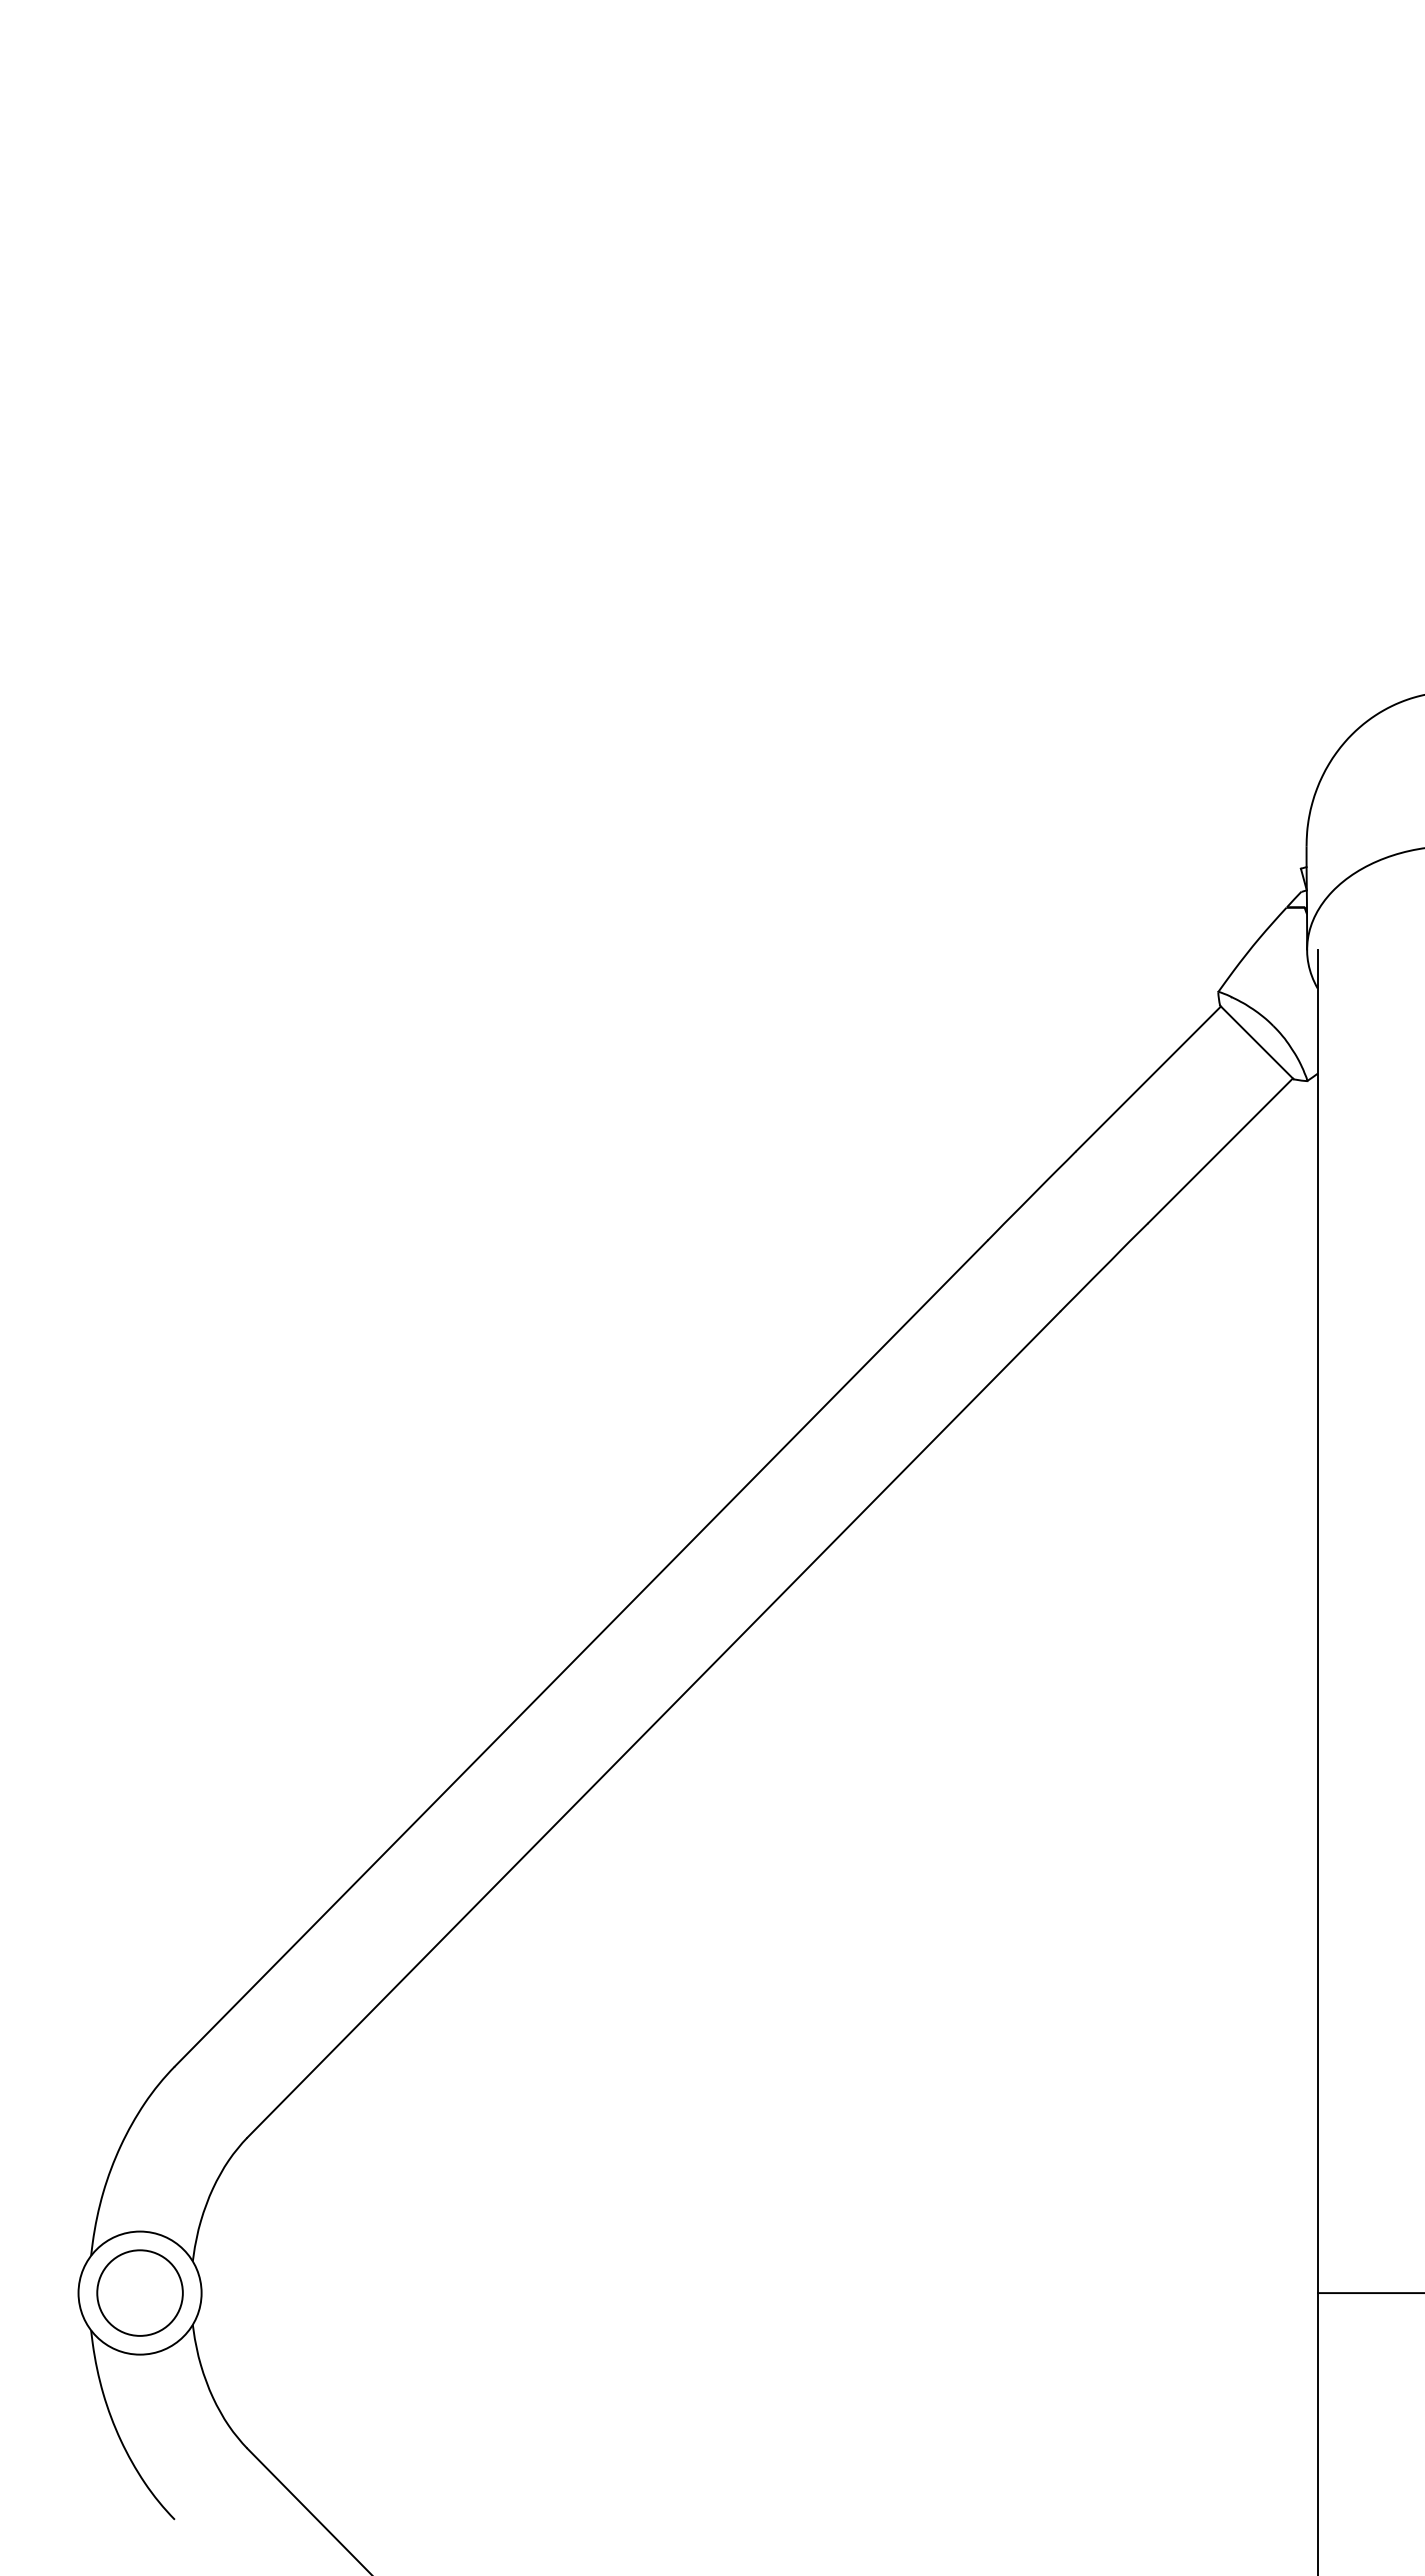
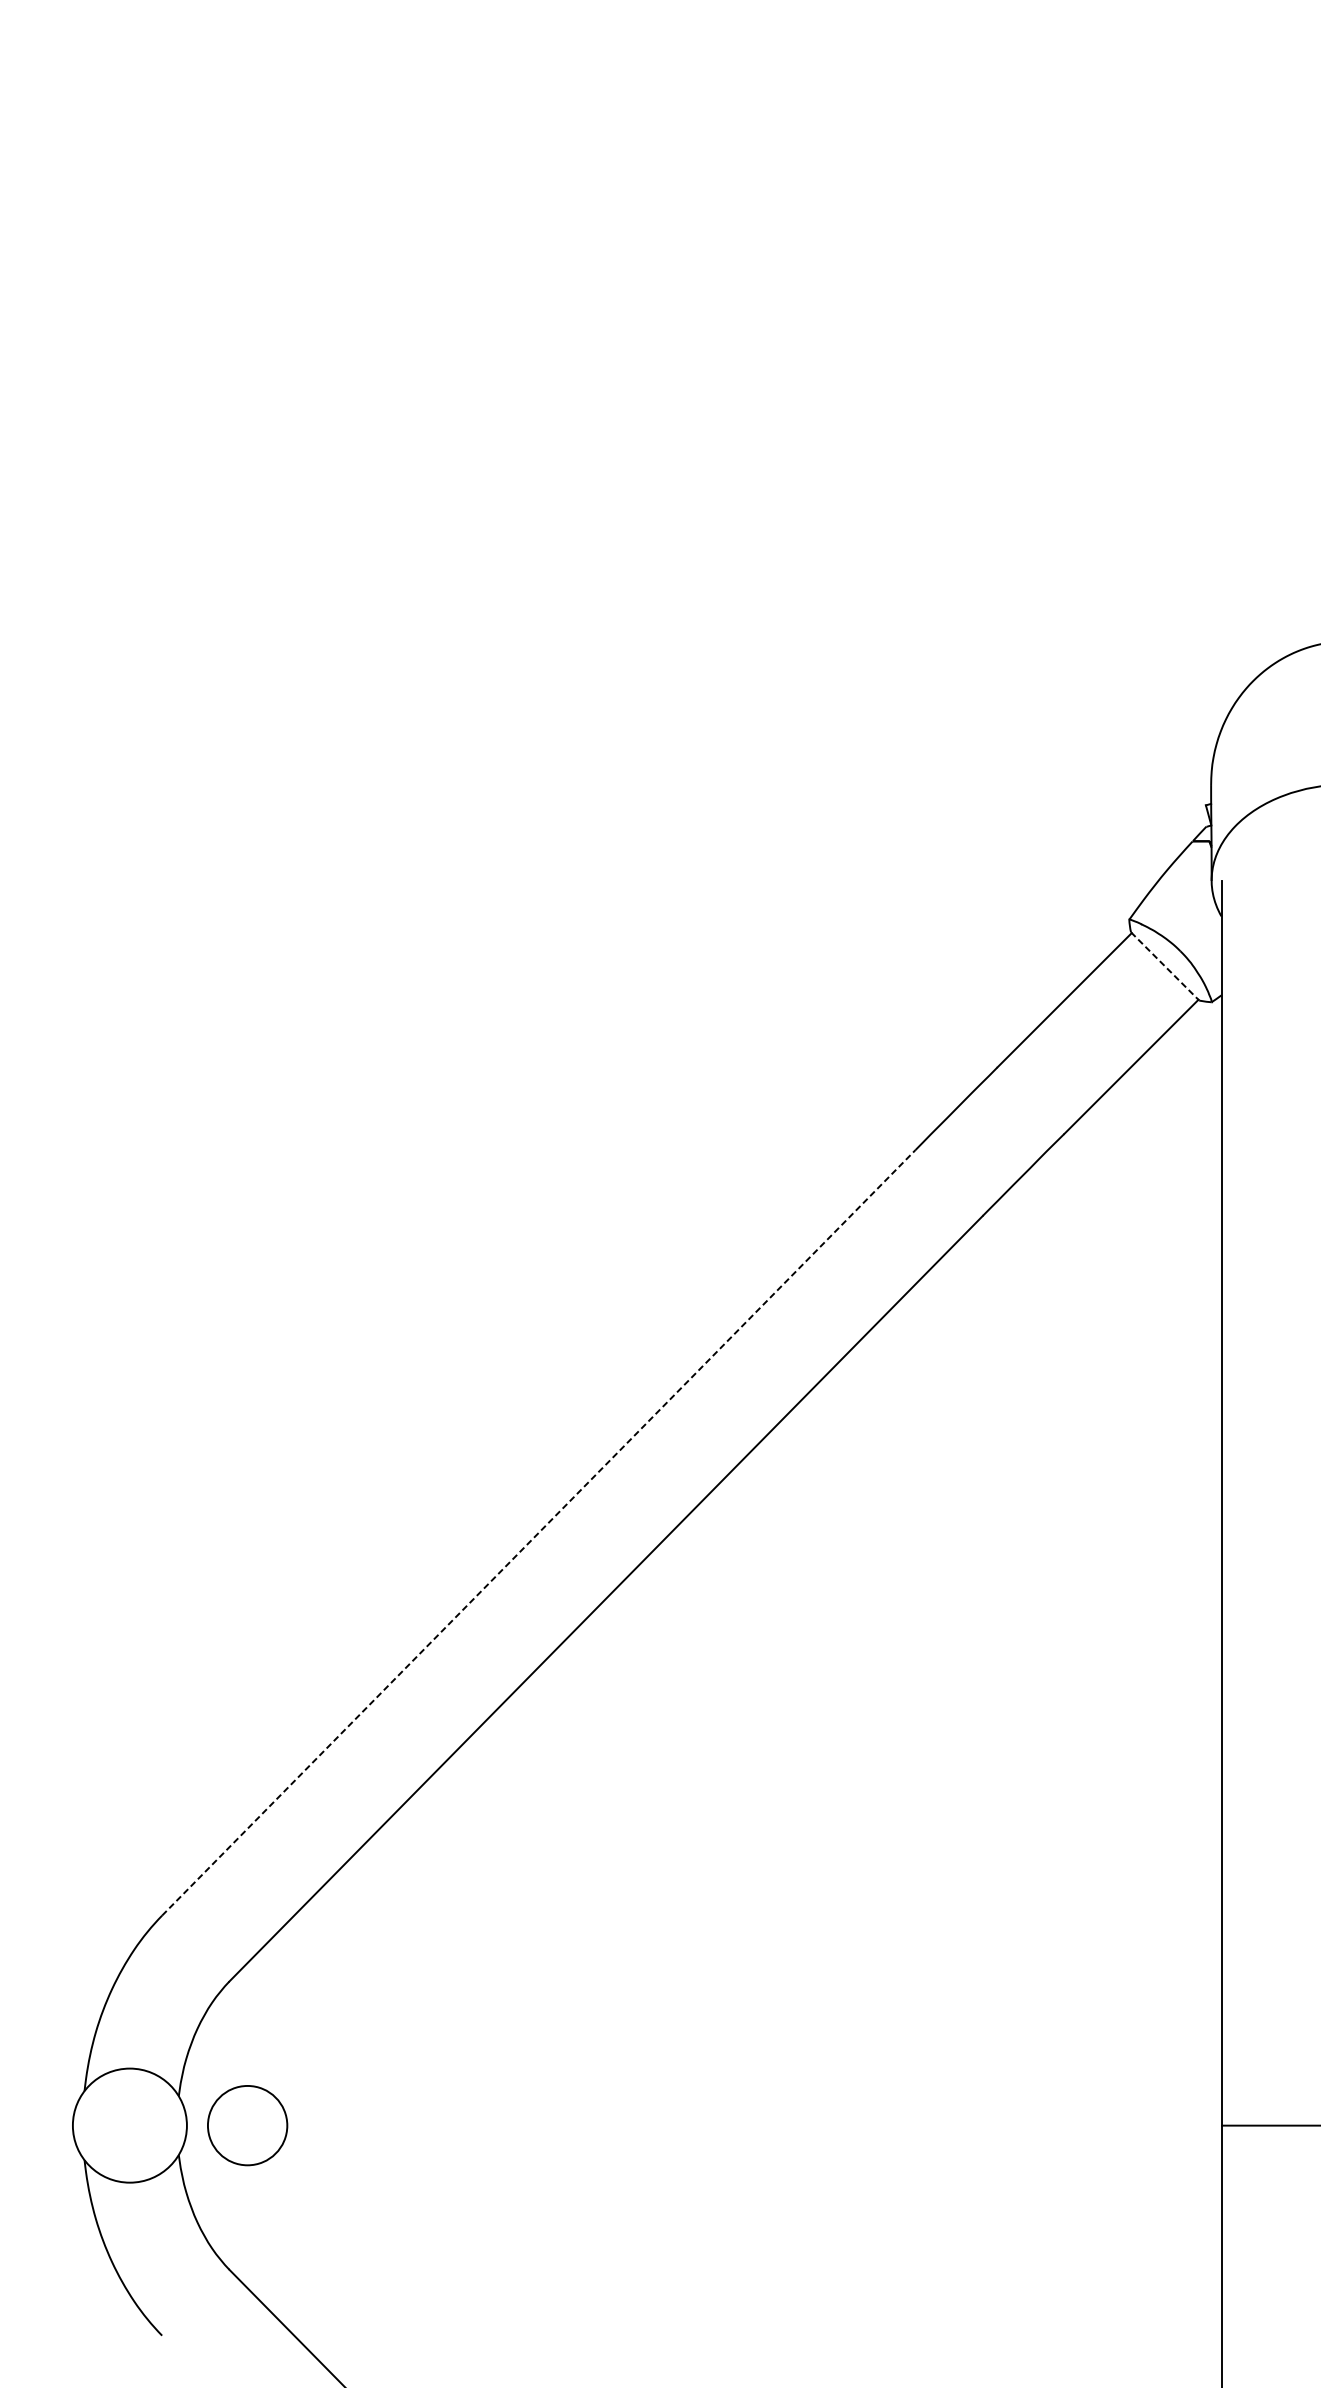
line: (1257, 1042) -> (1165, 966), solid -> dashed
line: (581, 1653) -> (539, 1532), solid -> dashed
circle: (139, 2292) -> (247, 2125), moved

